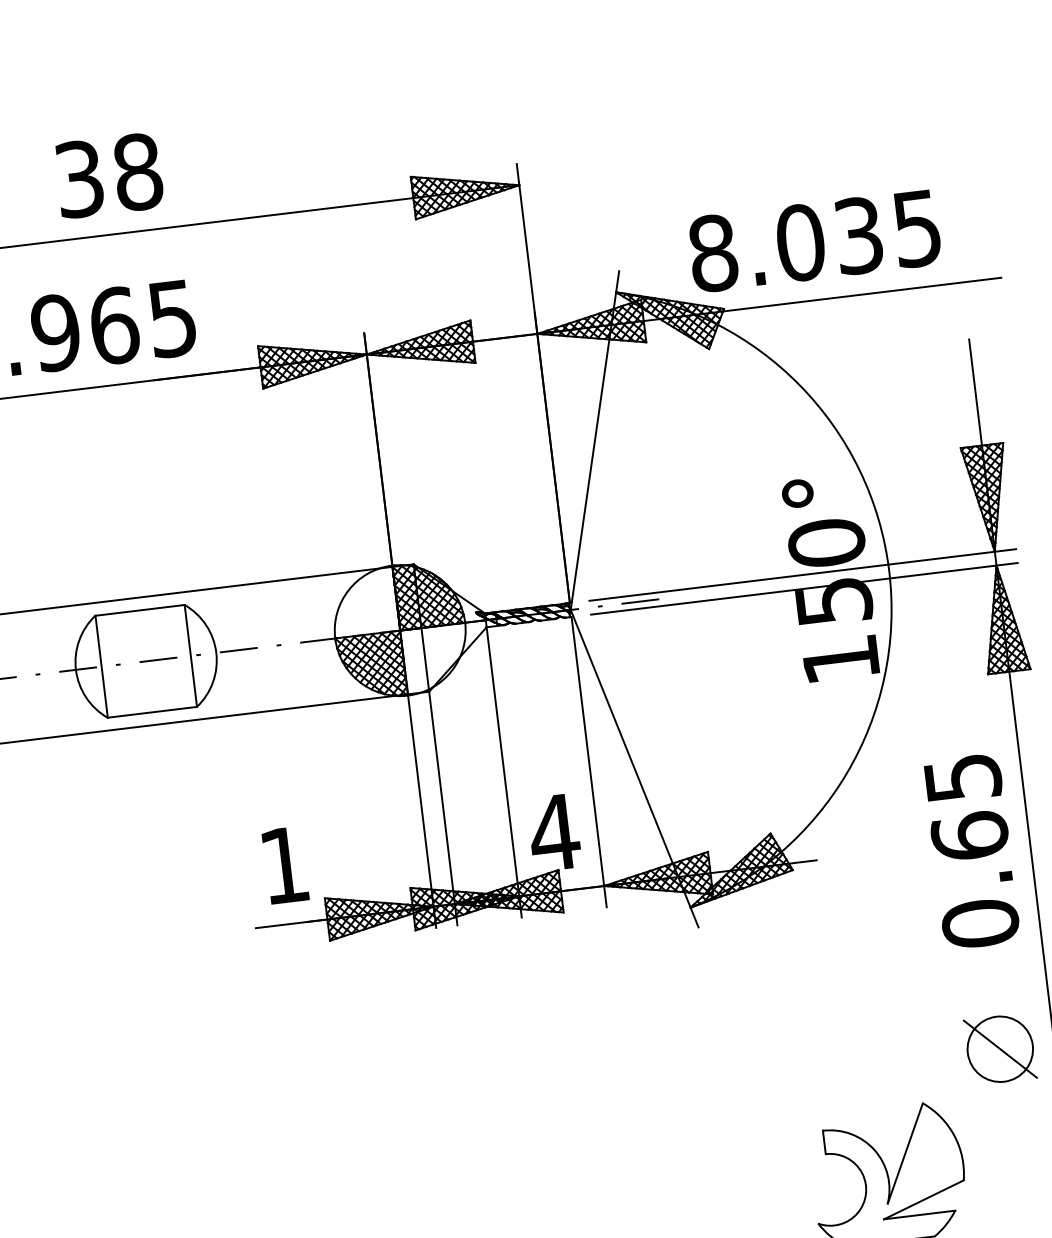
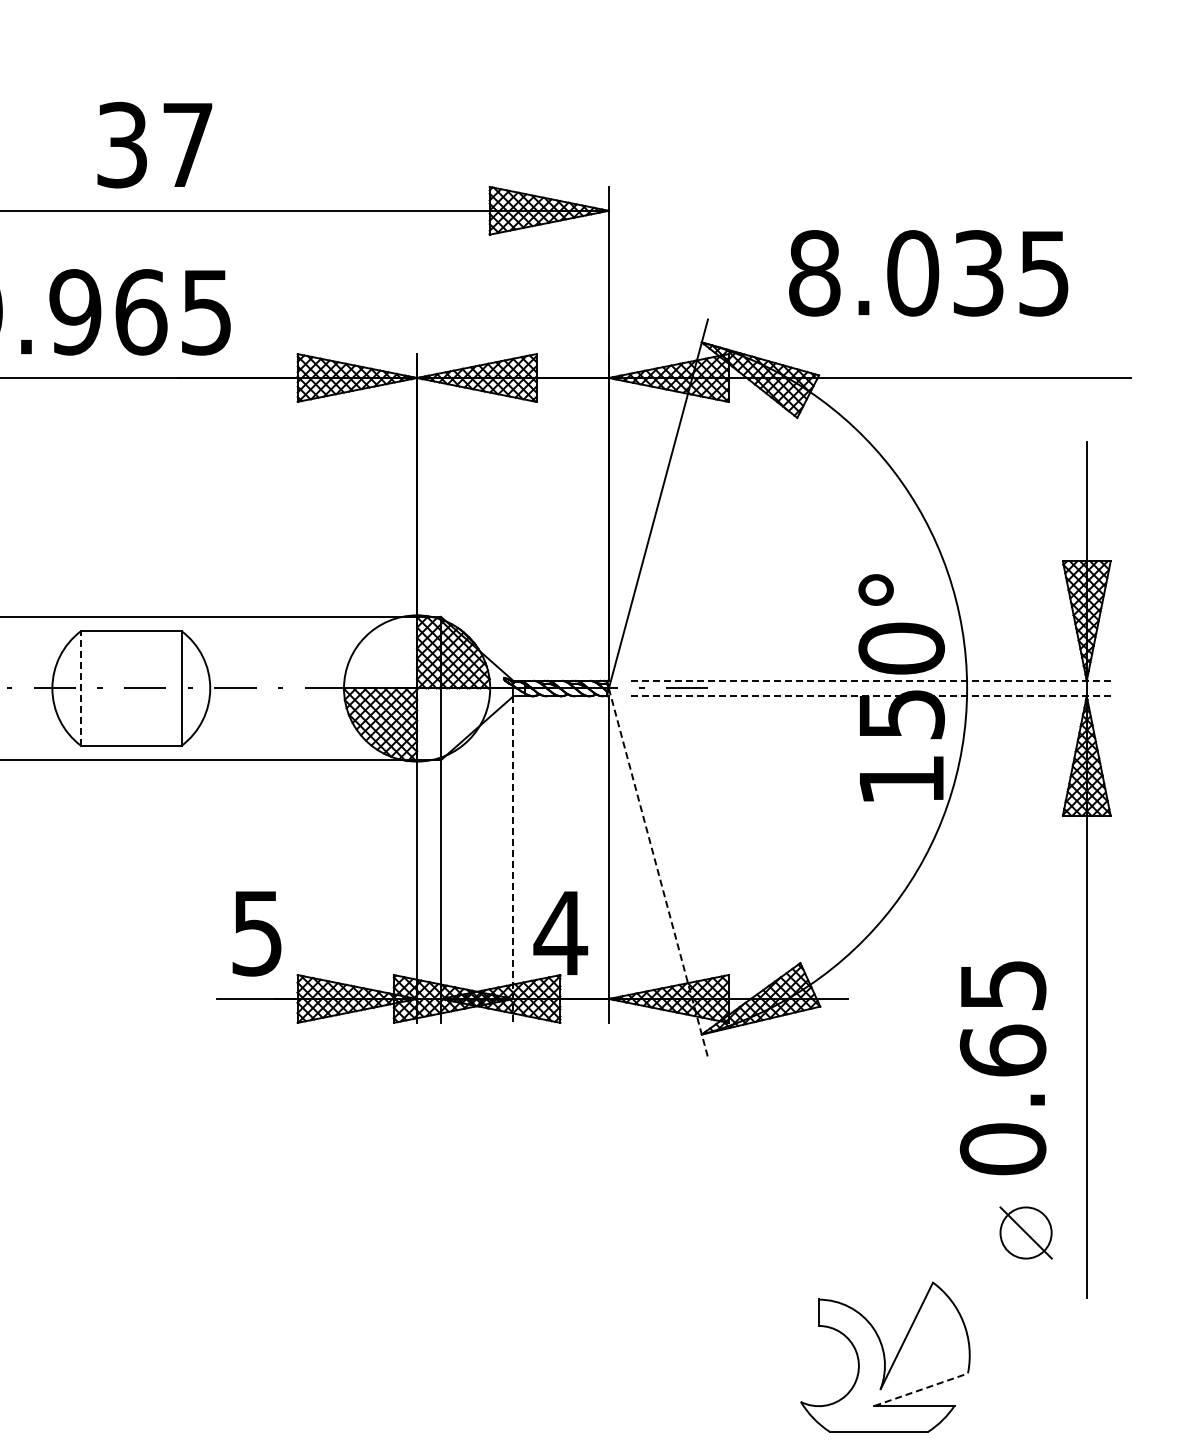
text: (137, 171) -> (187, 144), 38 -> 37
text: (814, 241) -> (928, 273), moved
line: (802, 574) -> (870, 680), solid -> dashed
line: (804, 588) -> (870, 696), solid -> dashed
line: (101, 666) -> (81, 688), solid -> dashed
line: (634, 769) -> (658, 873), solid -> dashed
line: (504, 773) -> (513, 860), solid -> dashed
text: (971, 851) -> (1002, 1068), moved
text: (283, 865) -> (256, 933), 1 -> 5
part: (999, 1048) -> (1025, 1232), size x0.7
line: (924, 1199) -> (921, 1389), solid -> dashed

